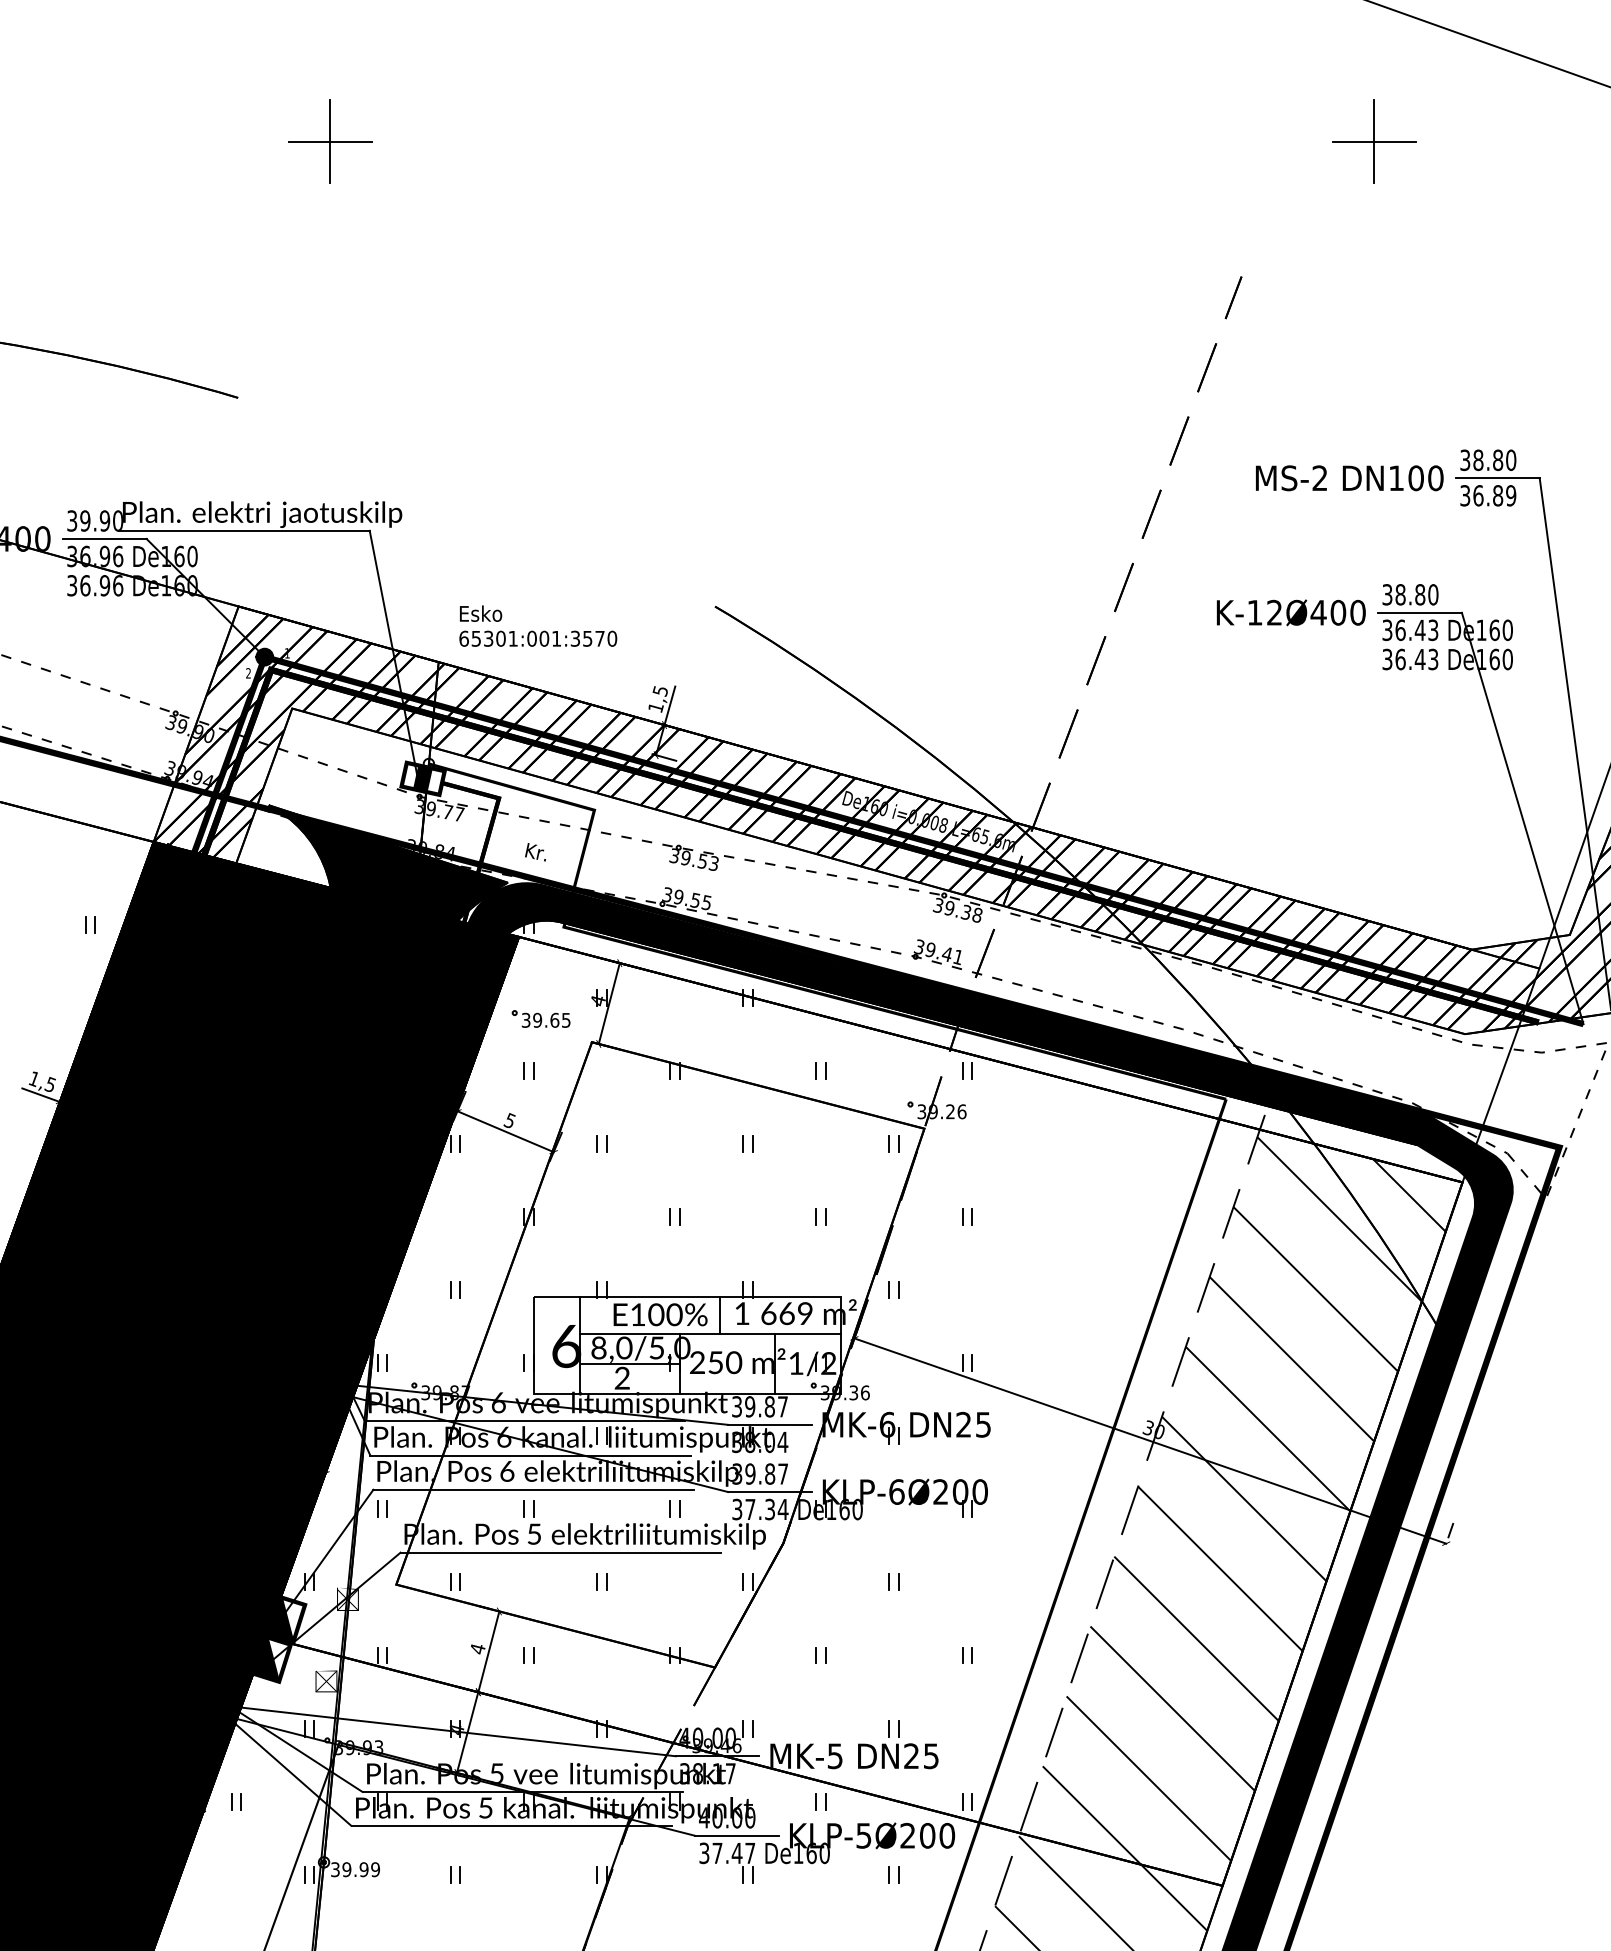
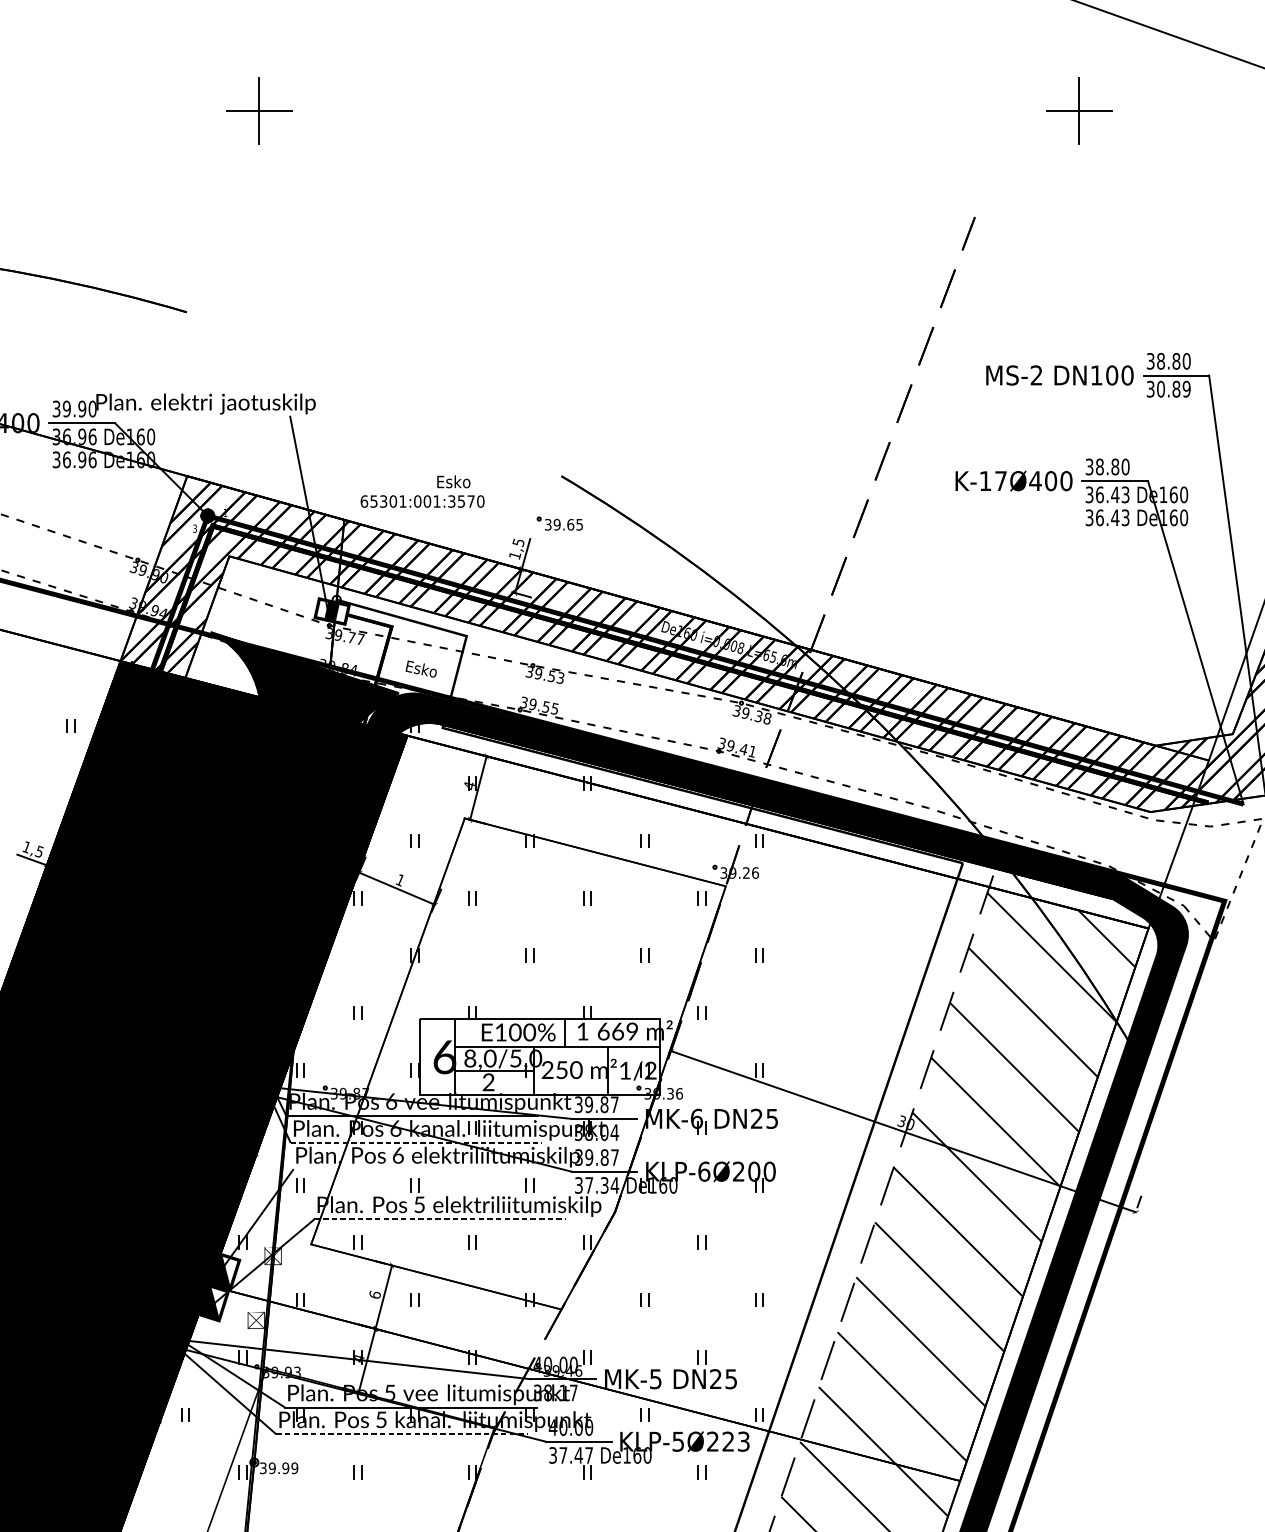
text: (1478, 495) -> (1161, 389), 36.89 -> 30.89
line: (243, 530) -> (191, 416), removed
text: (1274, 612) -> (1000, 480), K-12Ø400 -> K-17Ø400
text: (481, 613) -> (454, 481), moved
text: (248, 673) -> (195, 528), 2 -> 3
text: (536, 851) -> (421, 668), Kr. -> Esko
part: (540, 1018) -> (559, 523), moved
text: (509, 1121) -> (400, 880), 5 -> 1
line: (531, 1455) -> (417, 1142), solid -> dashed
line: (533, 1489) -> (418, 1169), removed
line: (561, 1552) -> (440, 1219), solid -> dashed
text: (477, 1648) -> (374, 1294), 4 -> 6
line: (512, 1826) -> (402, 1434), solid -> dashed
text: (937, 1835) -> (736, 1441), KLP-5Ø200 -> KLP-5Ø223

